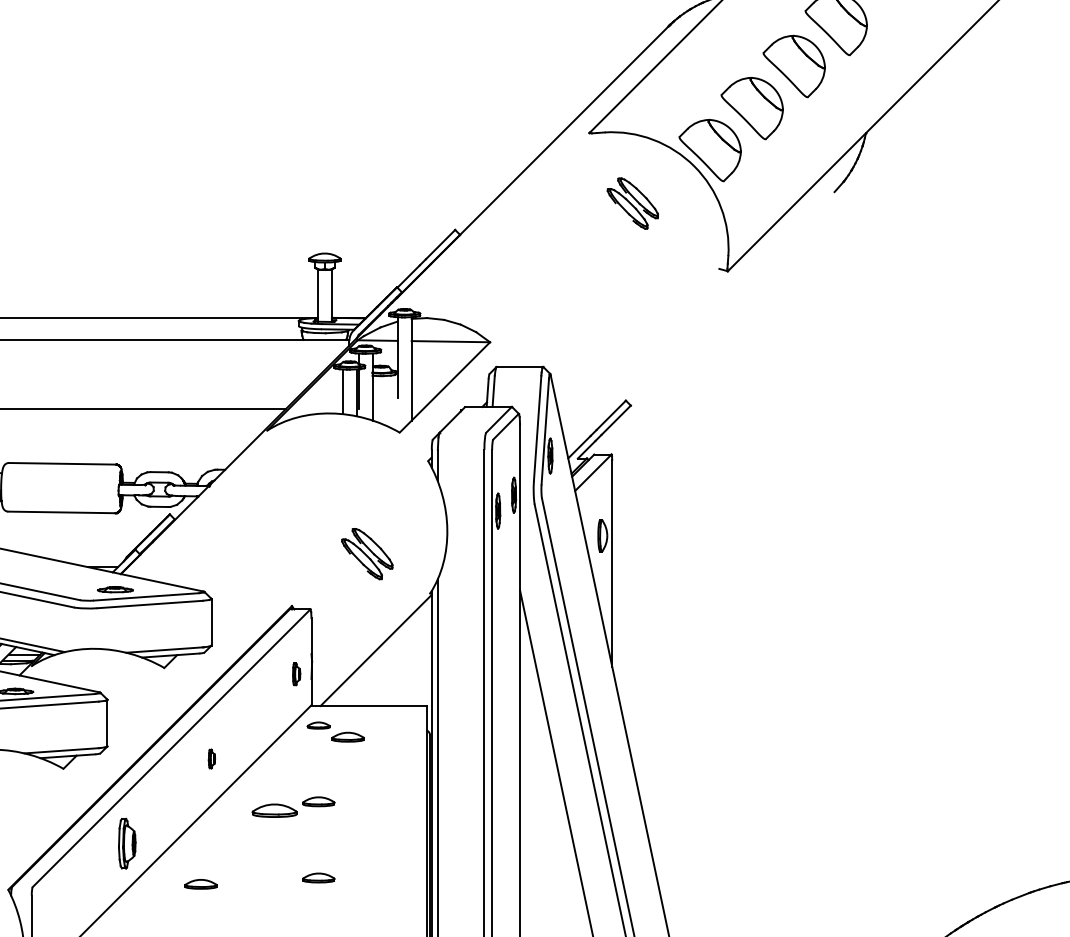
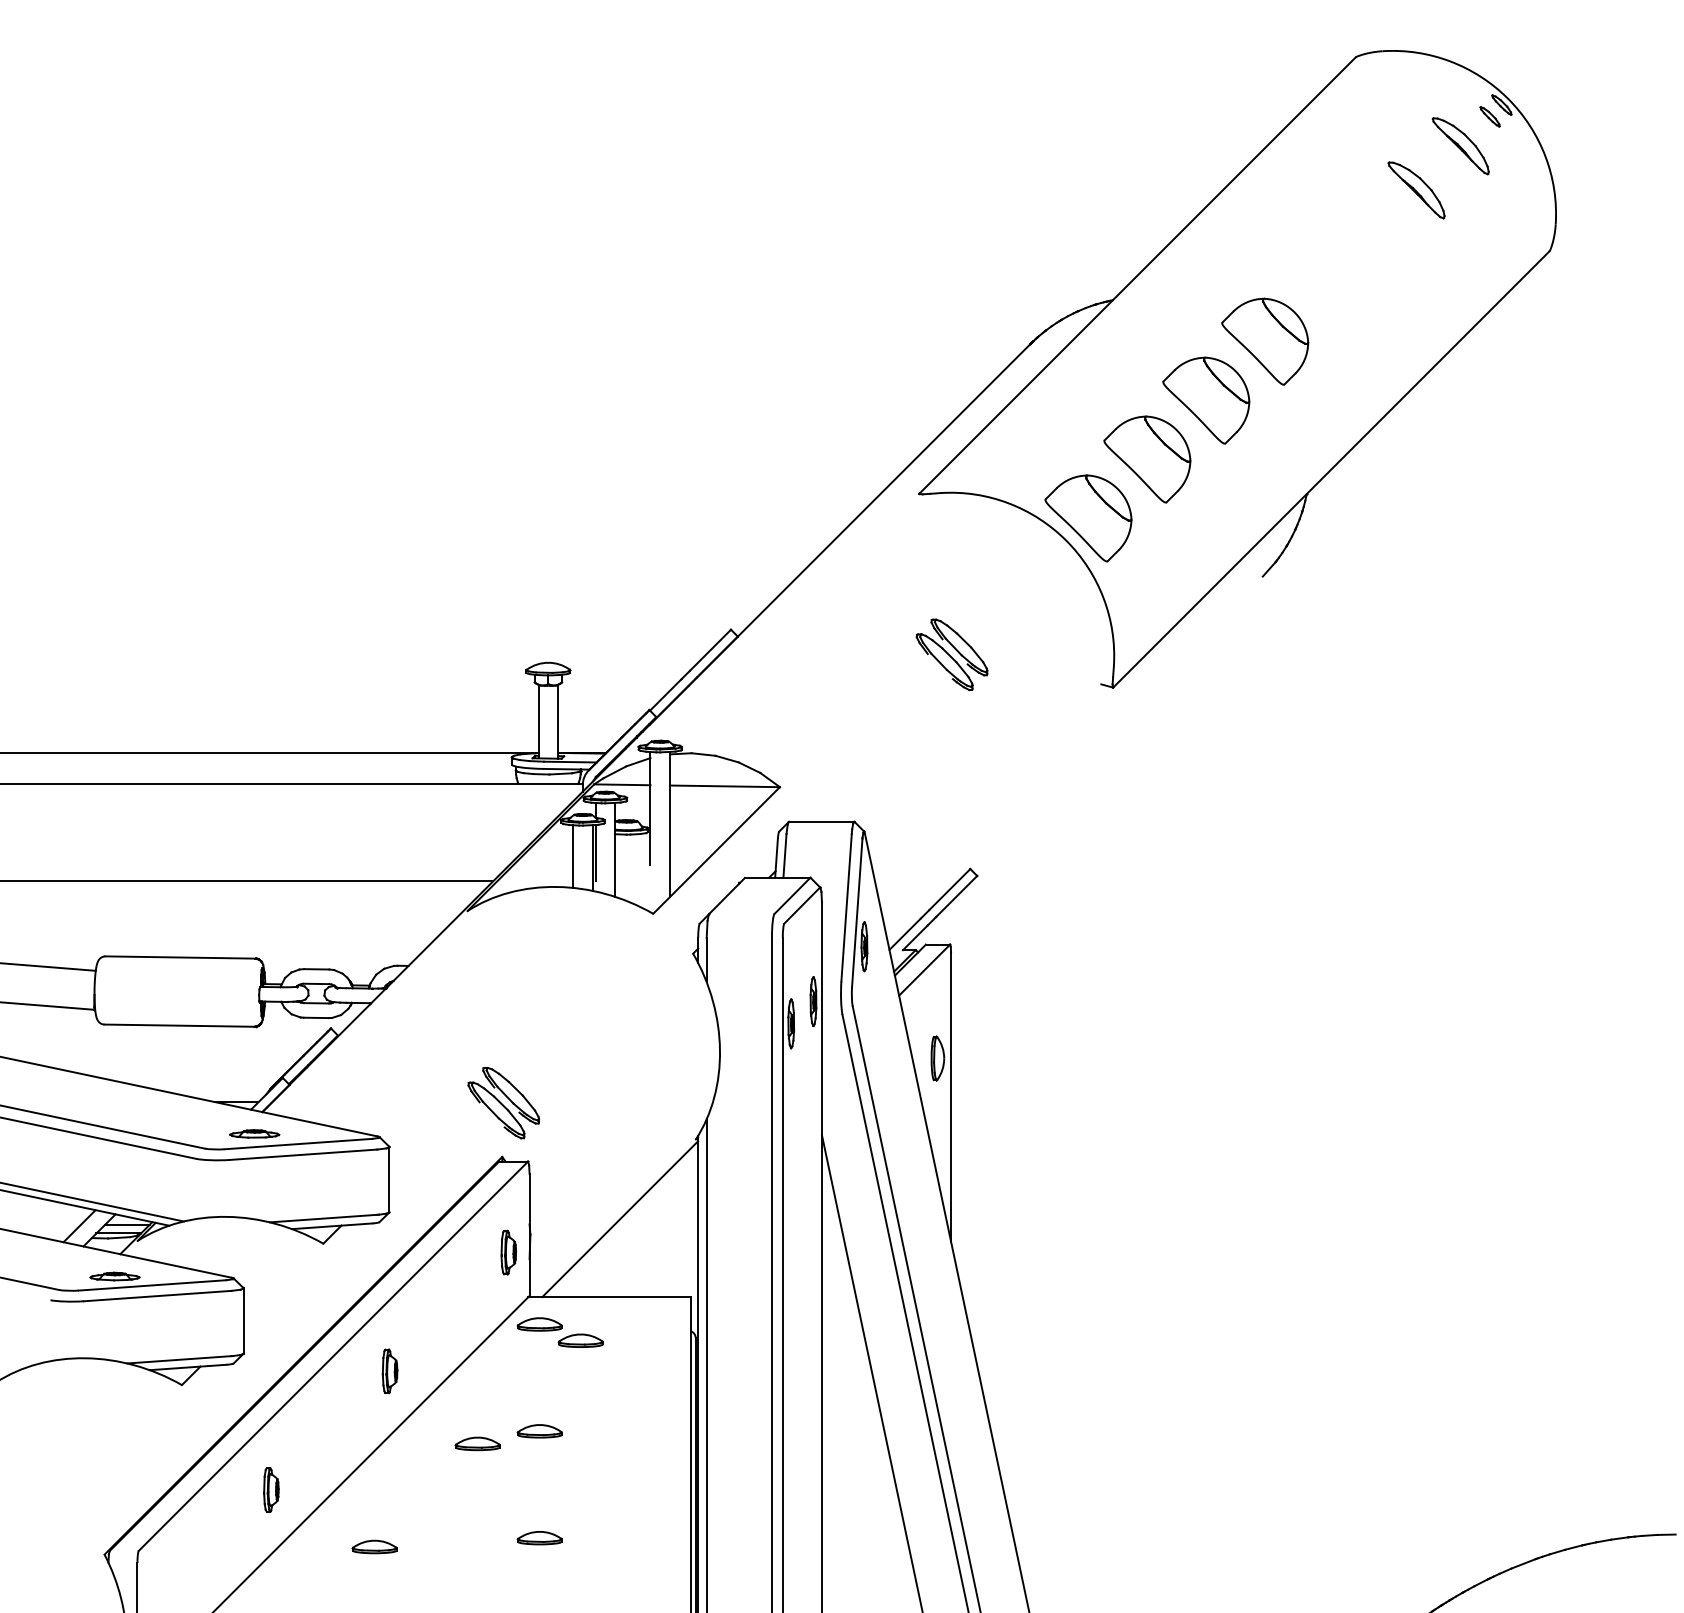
part: (632, 203) -> (951, 654), moved
part: (367, 554) -> (503, 1103), moved
part: (296, 674) -> (508, 1252), size x1.43
part: (318, 725) -> (539, 1324), size x1.43
part: (211, 759) -> (389, 1371), size x1.67
part: (274, 810) -> (477, 1443), size x0.71
part: (127, 843) -> (271, 1489), size x0.62

